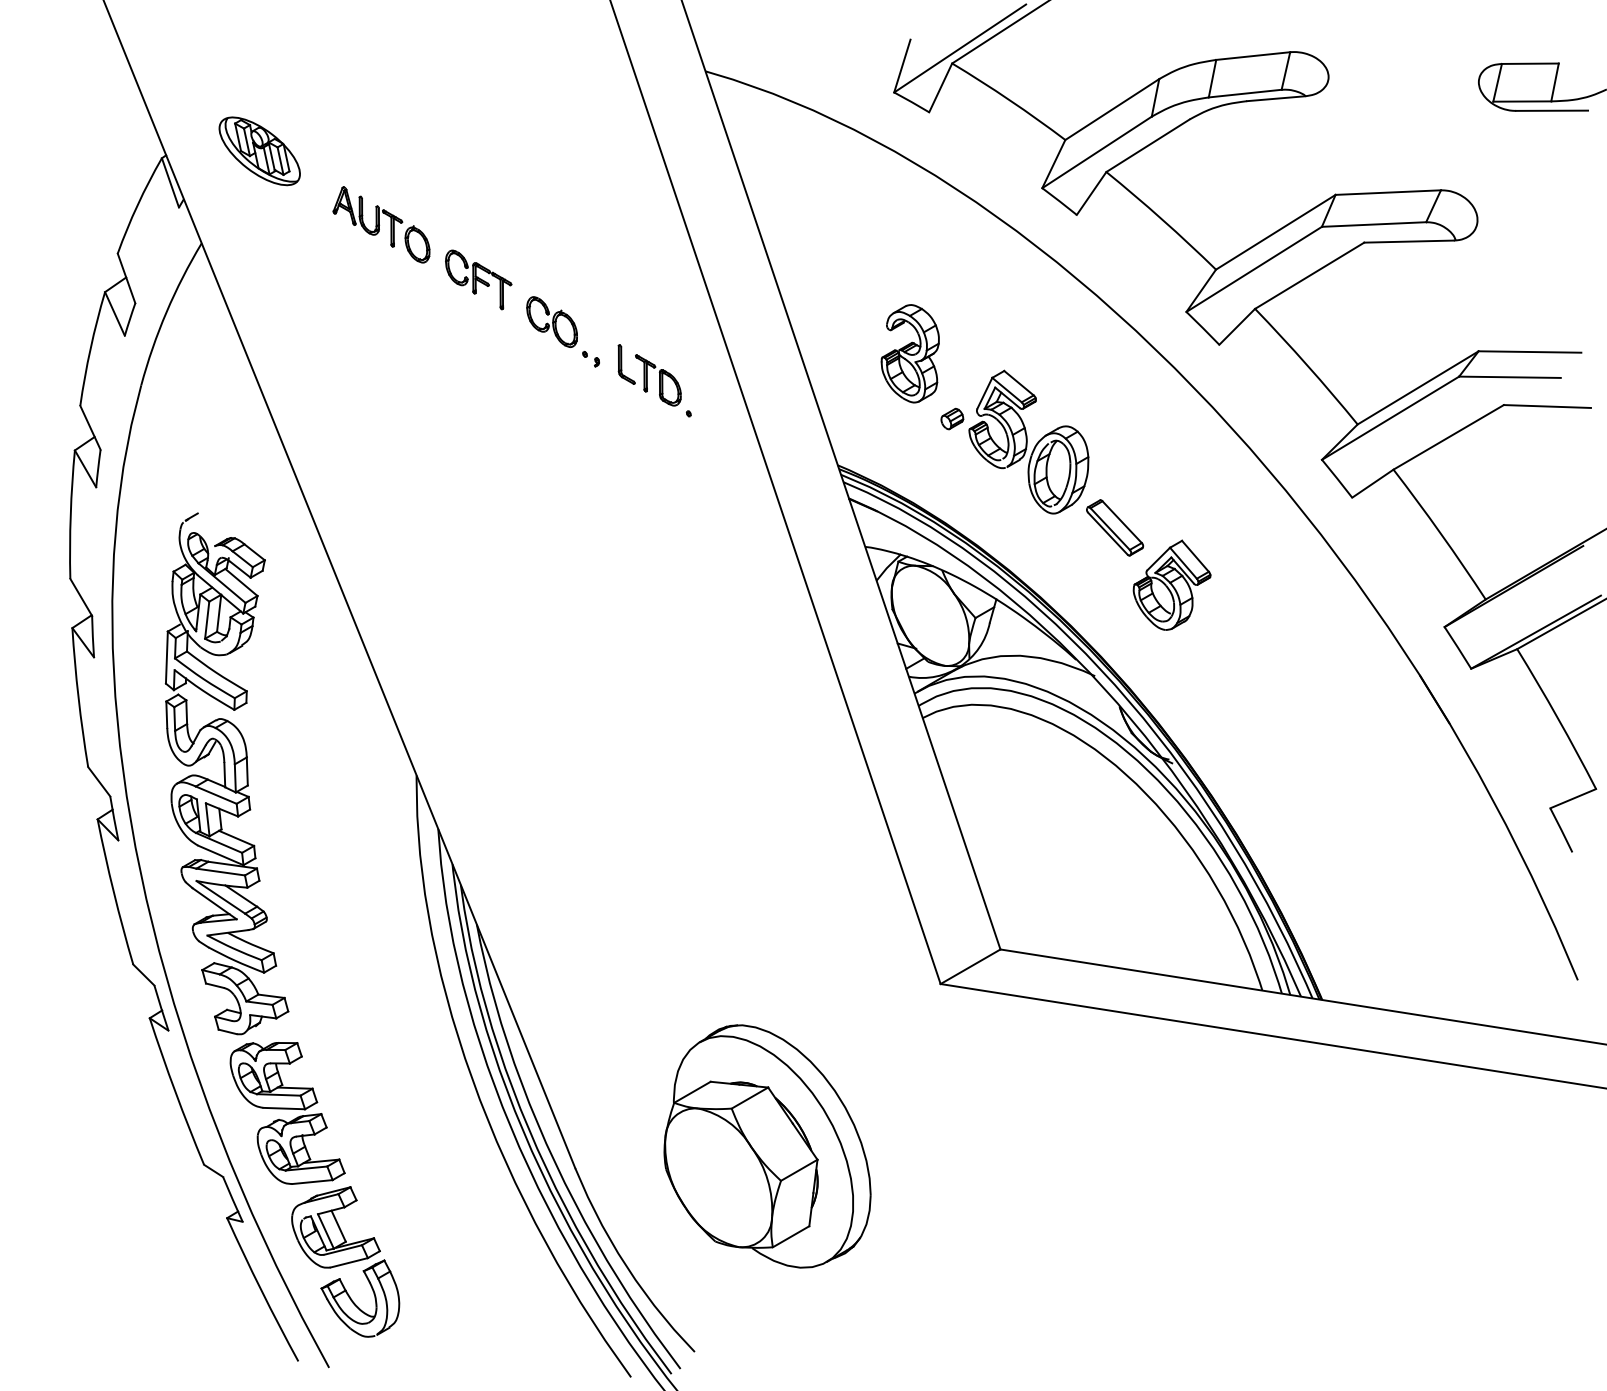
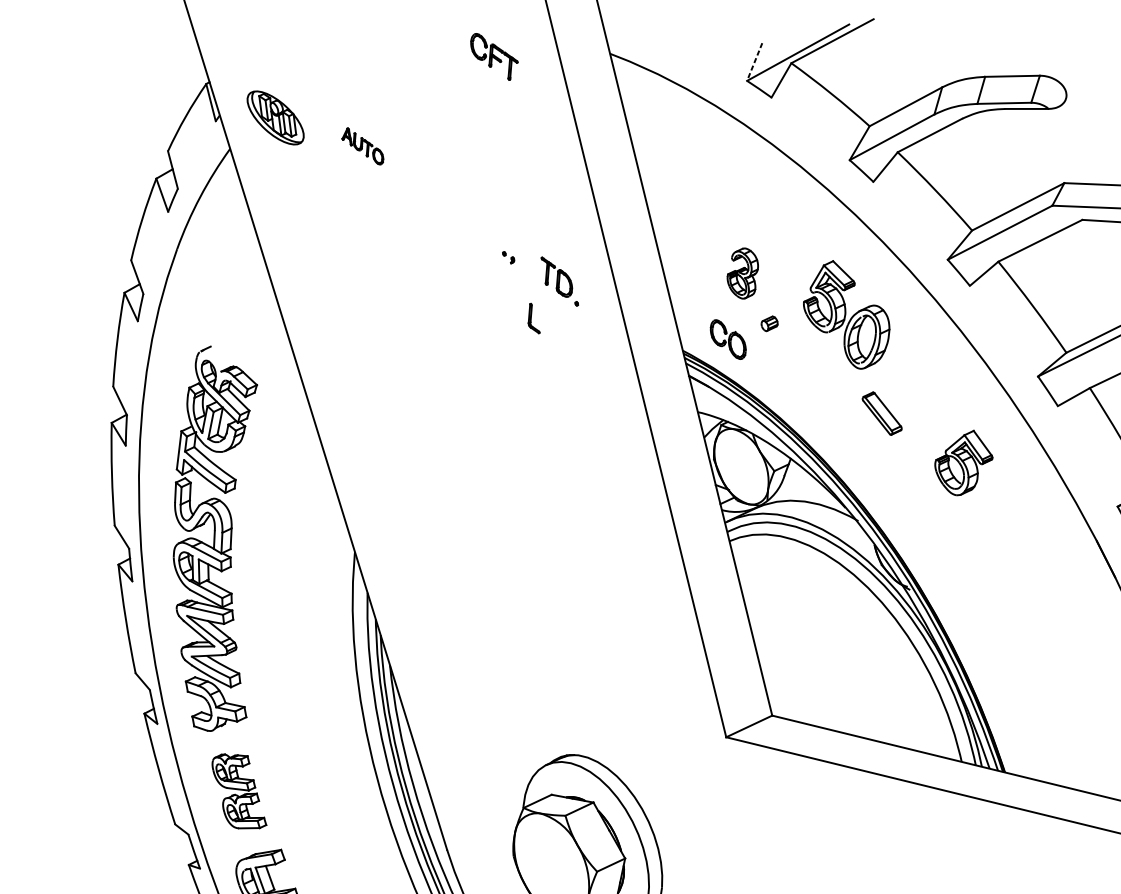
line: (902, 66) -> (754, 62), solid -> dashed
part: (259, 151) -> (275, 118), moved
part: (381, 224) -> (363, 146), size x0.6
part: (478, 279) -> (493, 56), moved
part: (551, 321) -> (727, 339), moved
part: (909, 353) -> (742, 273), size x0.7
part: (626, 364) -> (534, 318), moved
part: (1028, 441) -> (846, 314), moved
part: (1171, 584) -> (963, 462), moved
part: (287, 1113) -> (239, 791), size x0.7

